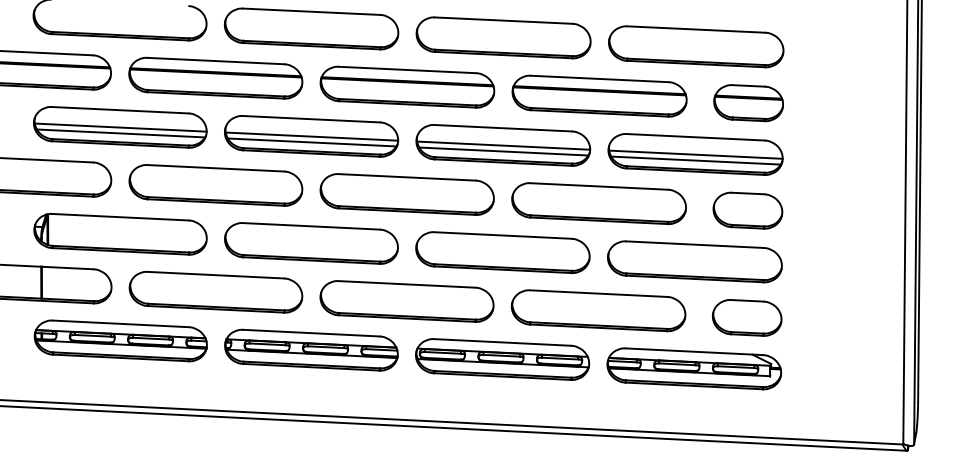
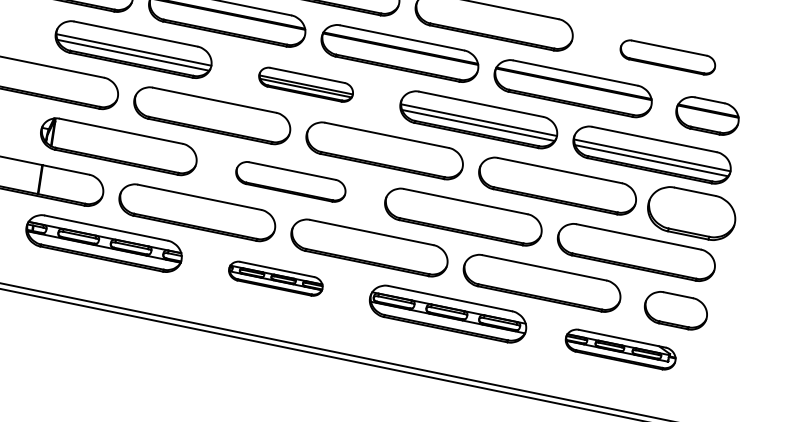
part: (696, 46) -> (668, 57), size x0.6
part: (311, 136) -> (305, 84), size x0.6
part: (747, 210) -> (691, 213), size x1.4
part: (311, 243) -> (290, 181), size x0.7
part: (311, 349) -> (275, 278), size x0.6
part: (693, 368) -> (620, 349), size x0.7

